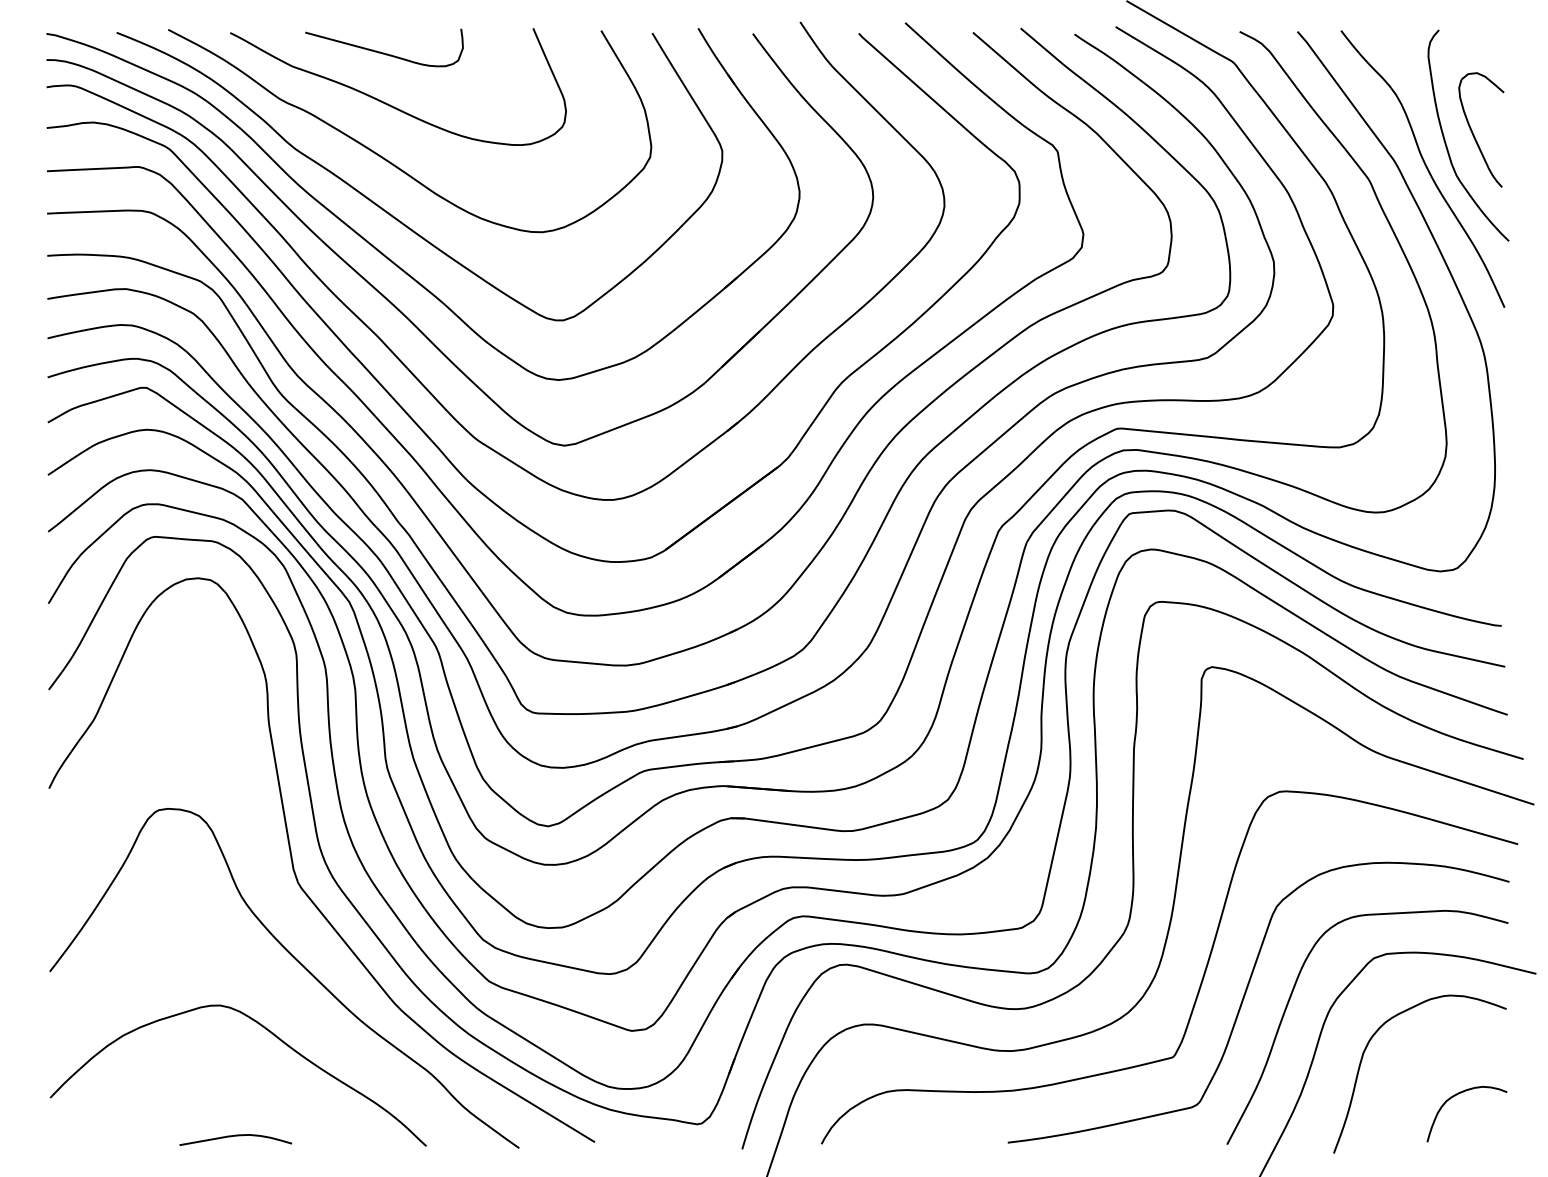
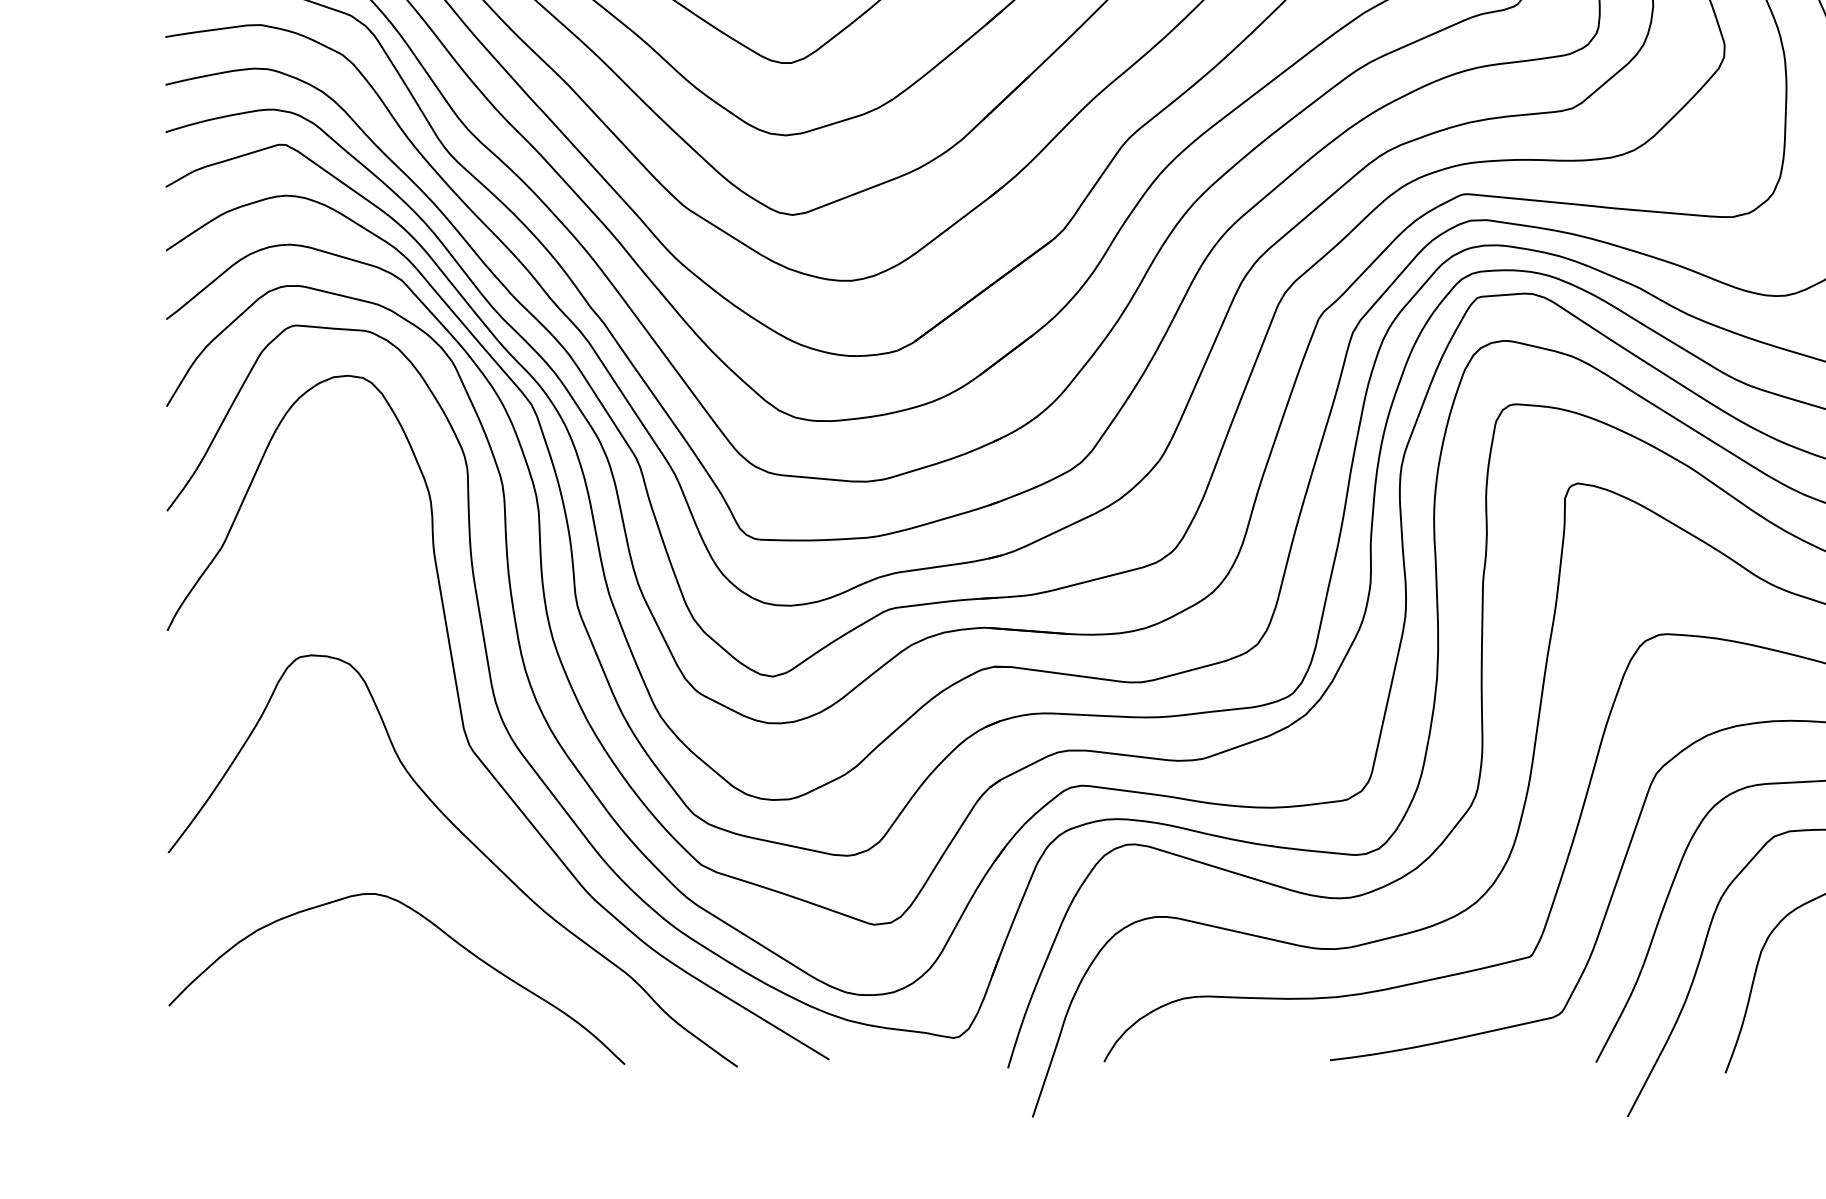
curve: (235, 1136) -> (393, 1052), removed

